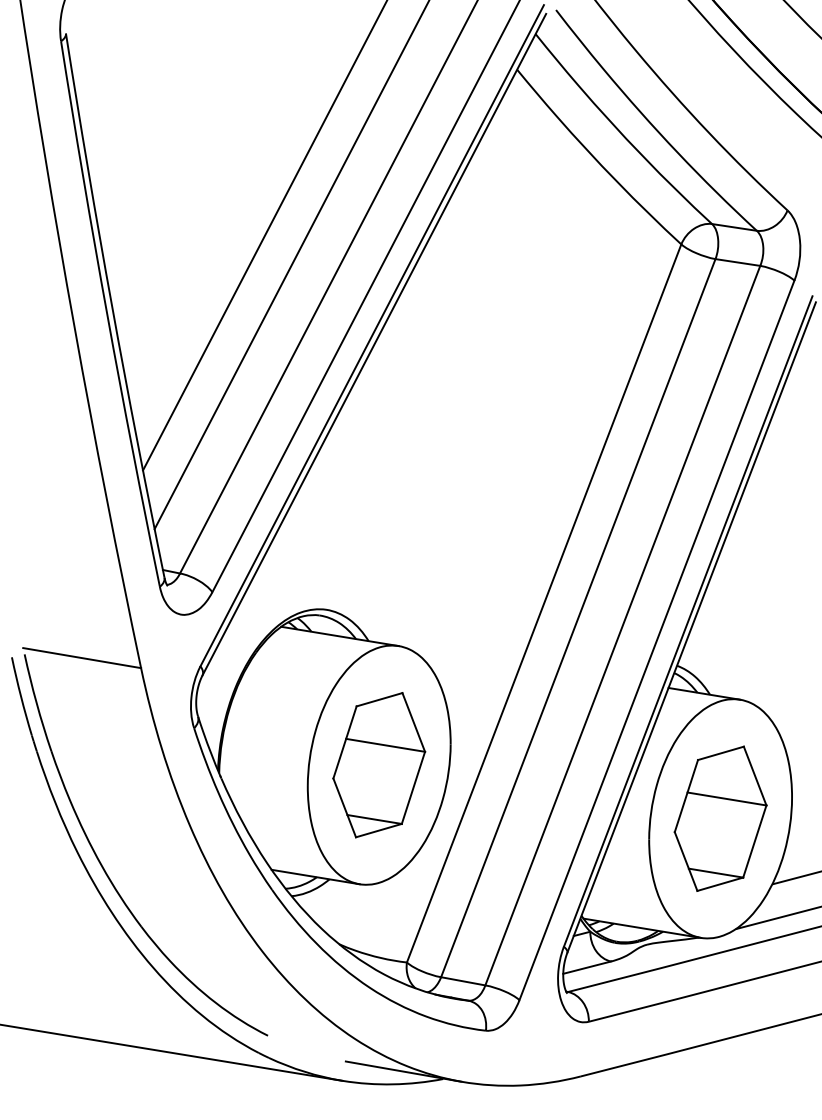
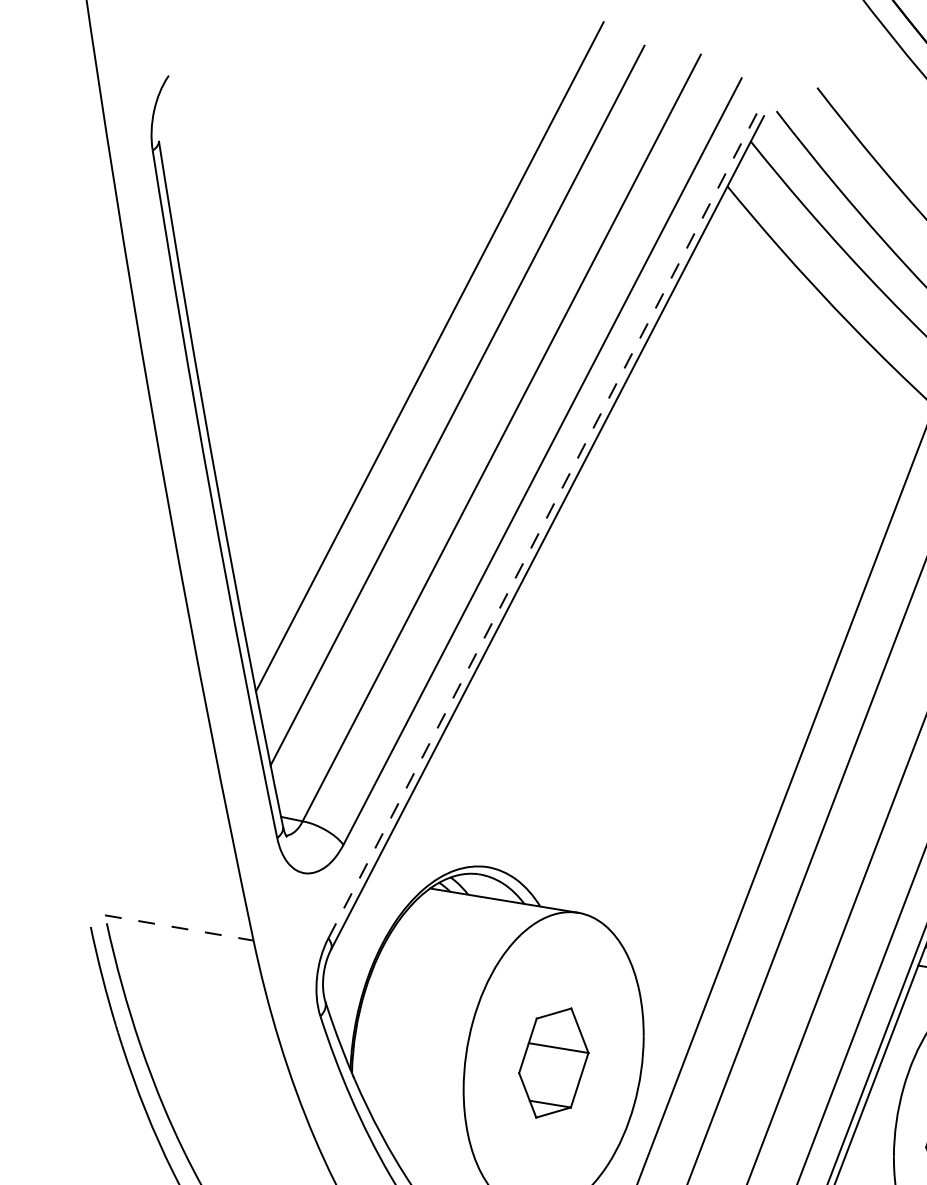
line: (372, 335) -> (545, 521), solid -> dashed
line: (82, 658) -> (179, 928), solid -> dashed
part: (379, 765) -> (554, 1063), size x0.6

